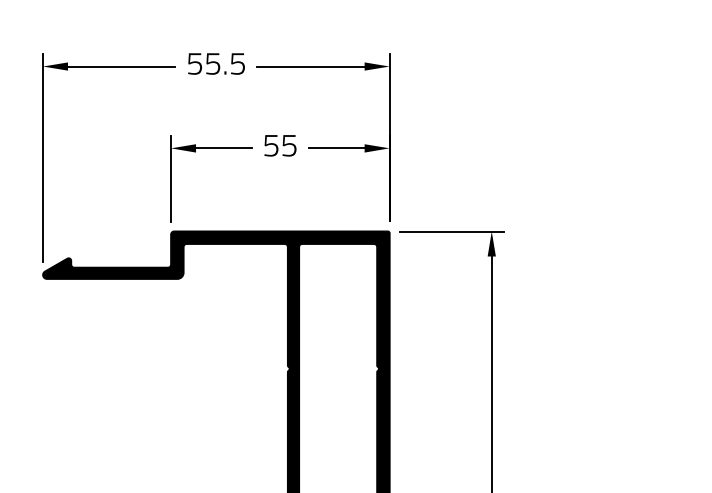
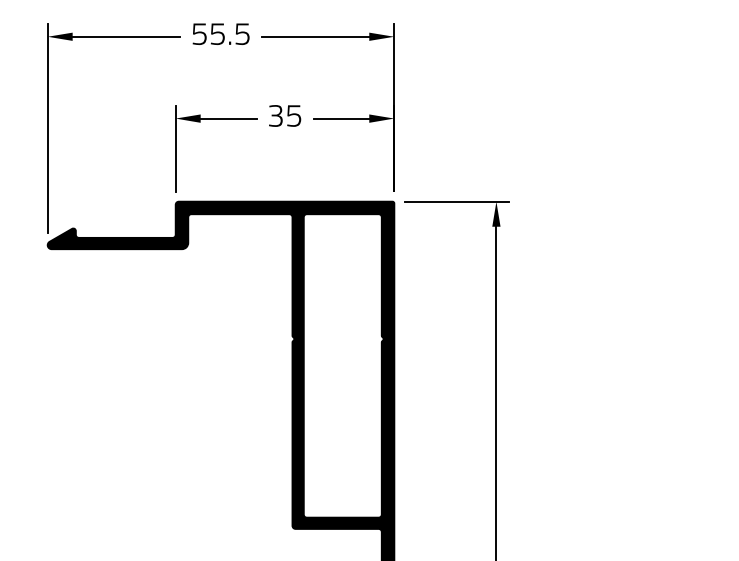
text: (270, 145) -> (275, 115), 55 -> 35

